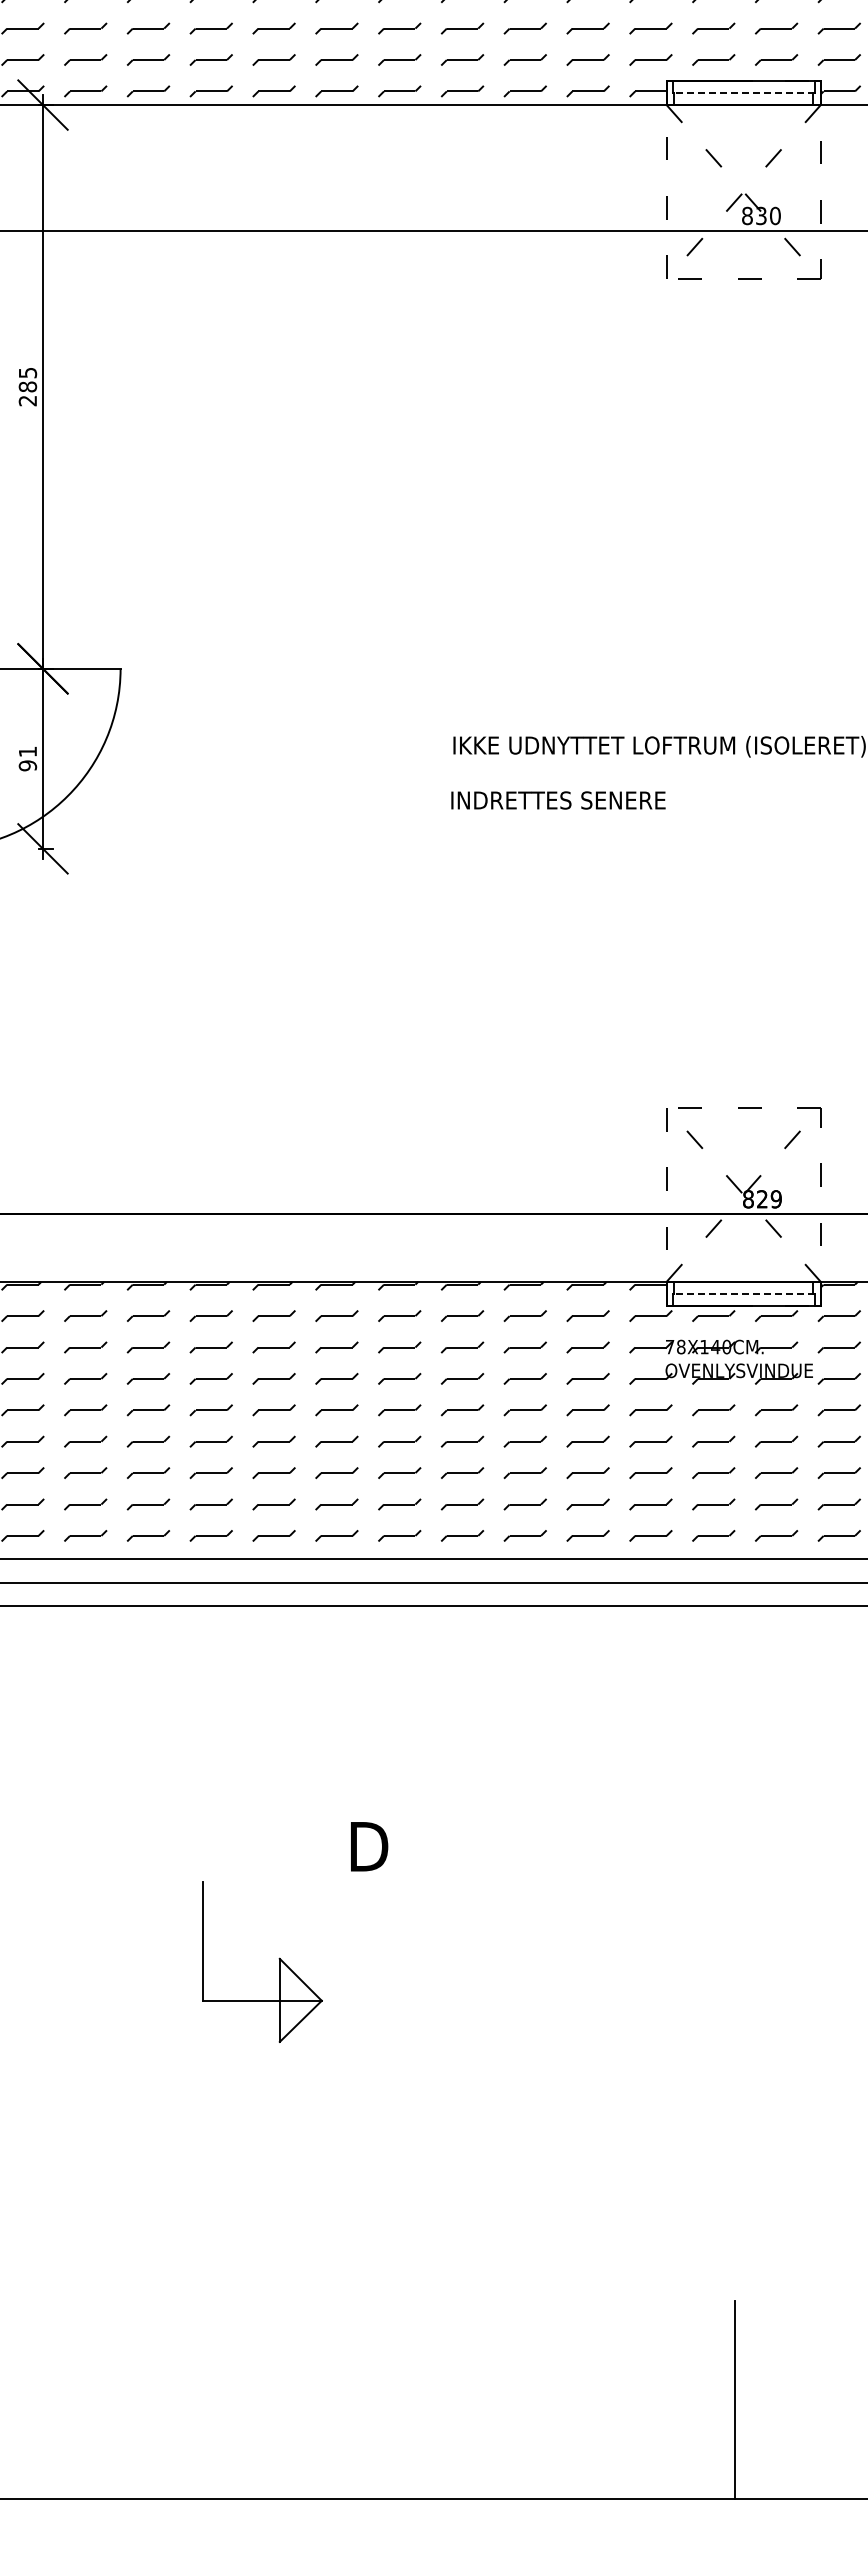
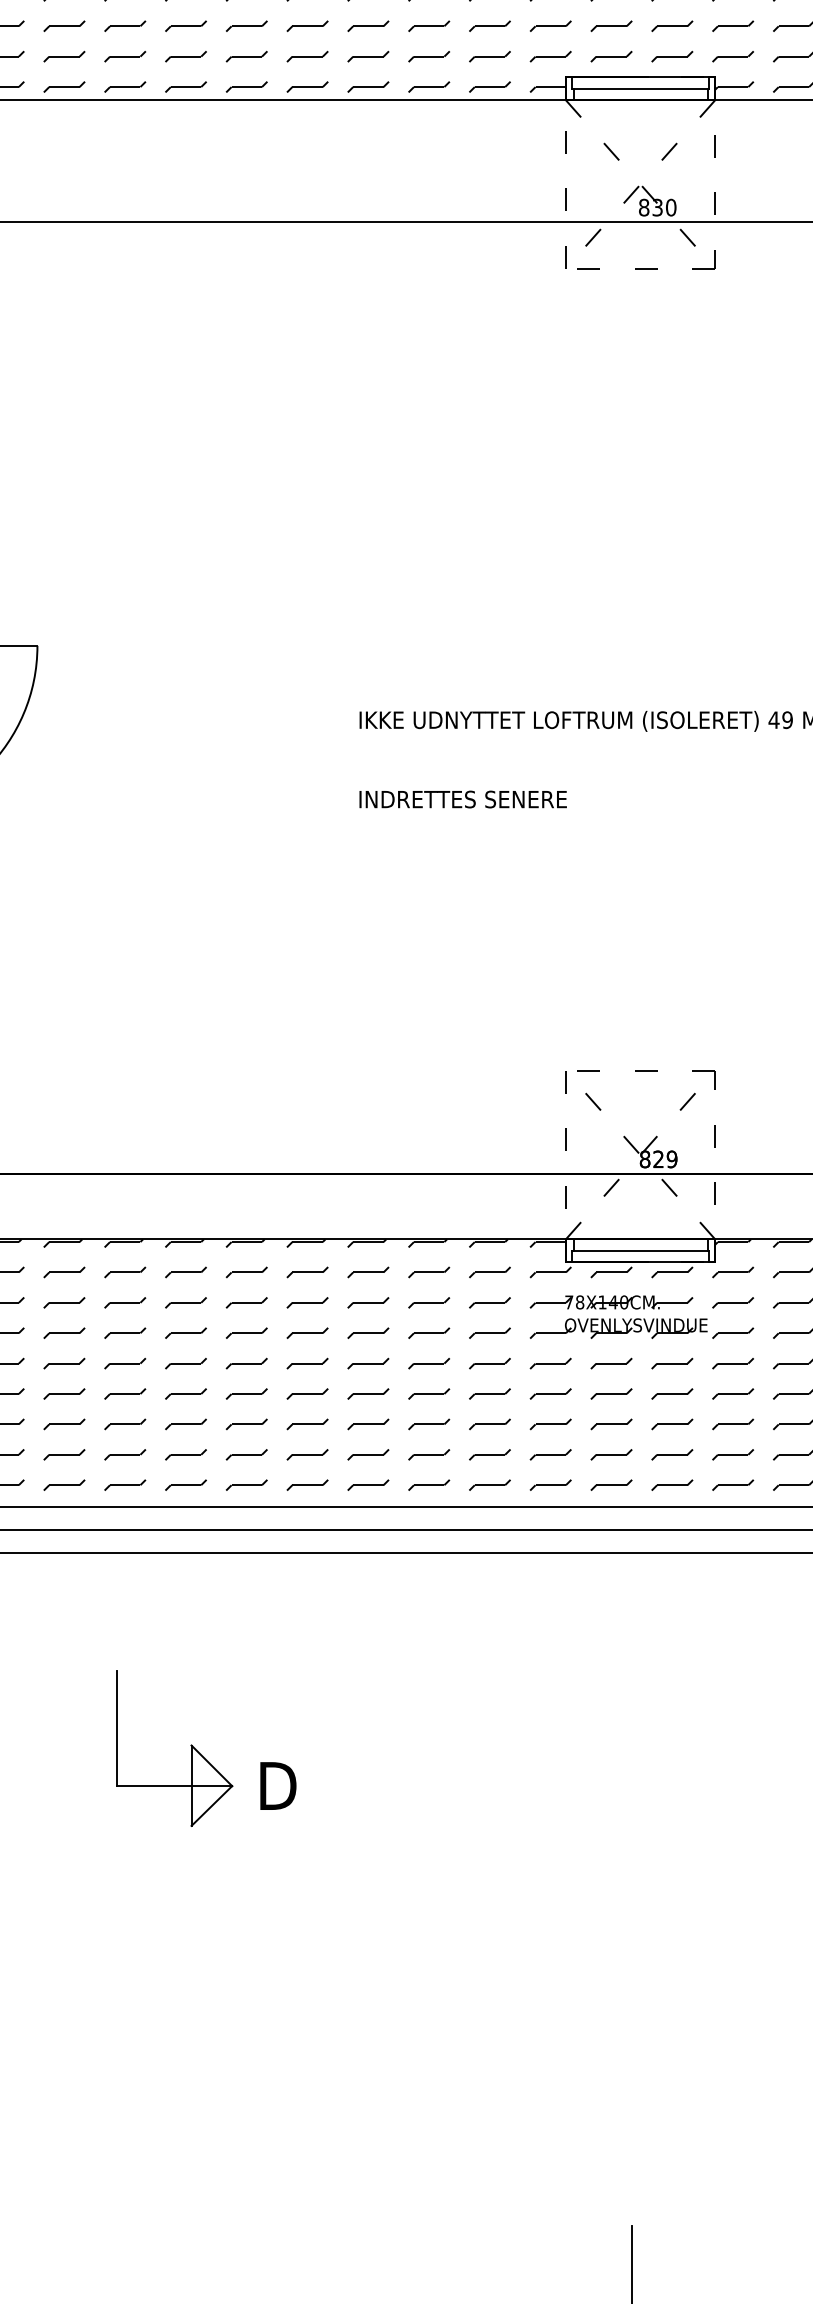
line: (744, 93) -> (641, 89), dashed -> solid
text: (558, 800) -> (463, 799), moved
line: (744, 1293) -> (641, 1250), dashed -> solid
part: (278, 1958) -> (190, 1745), moved

